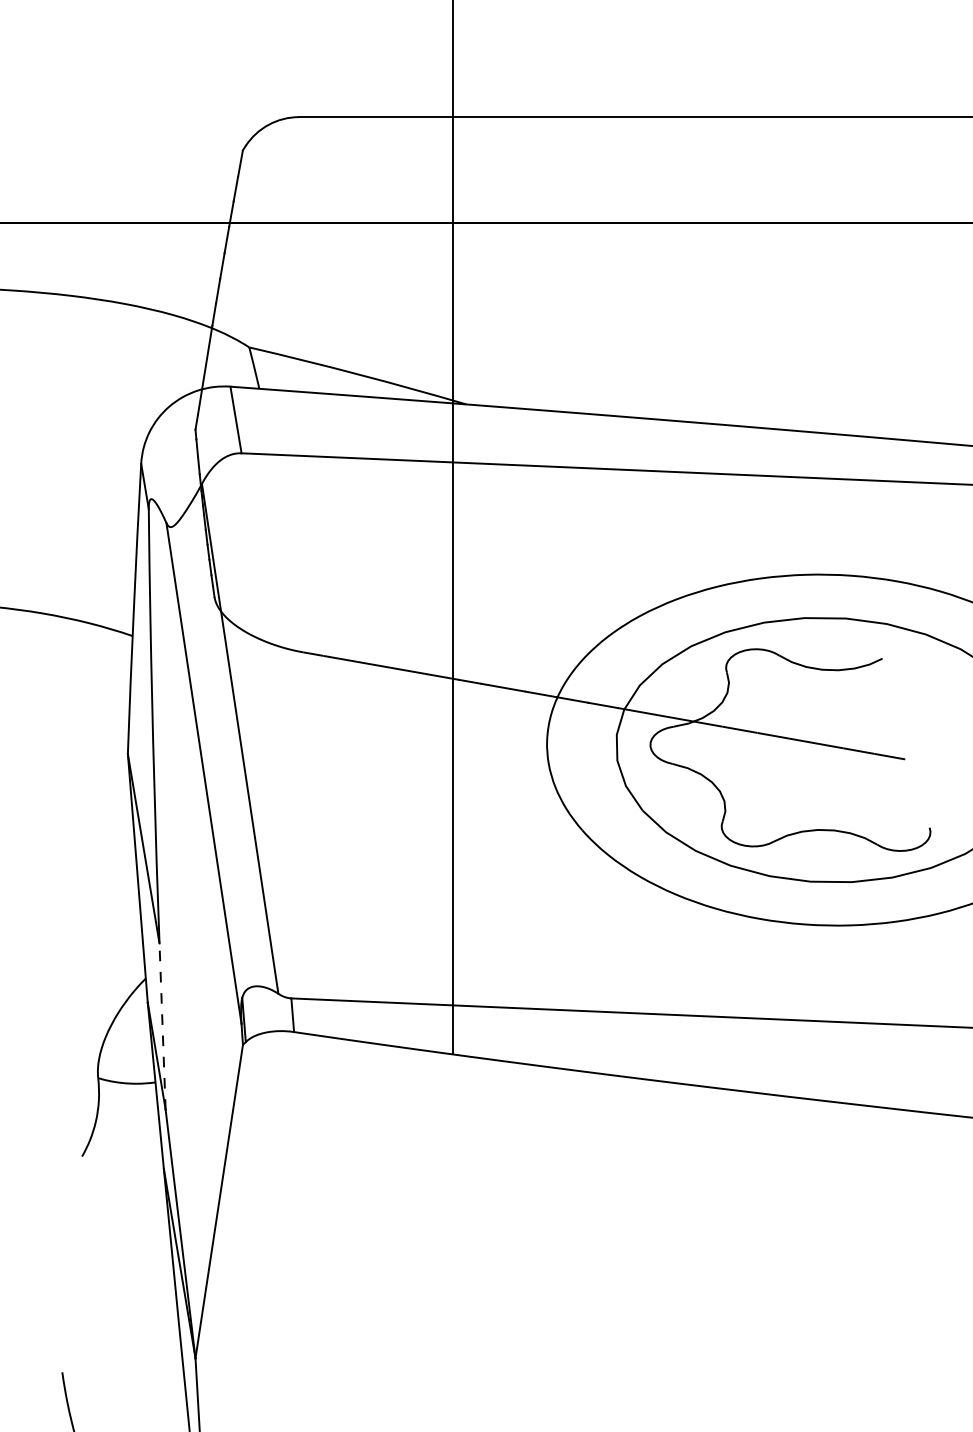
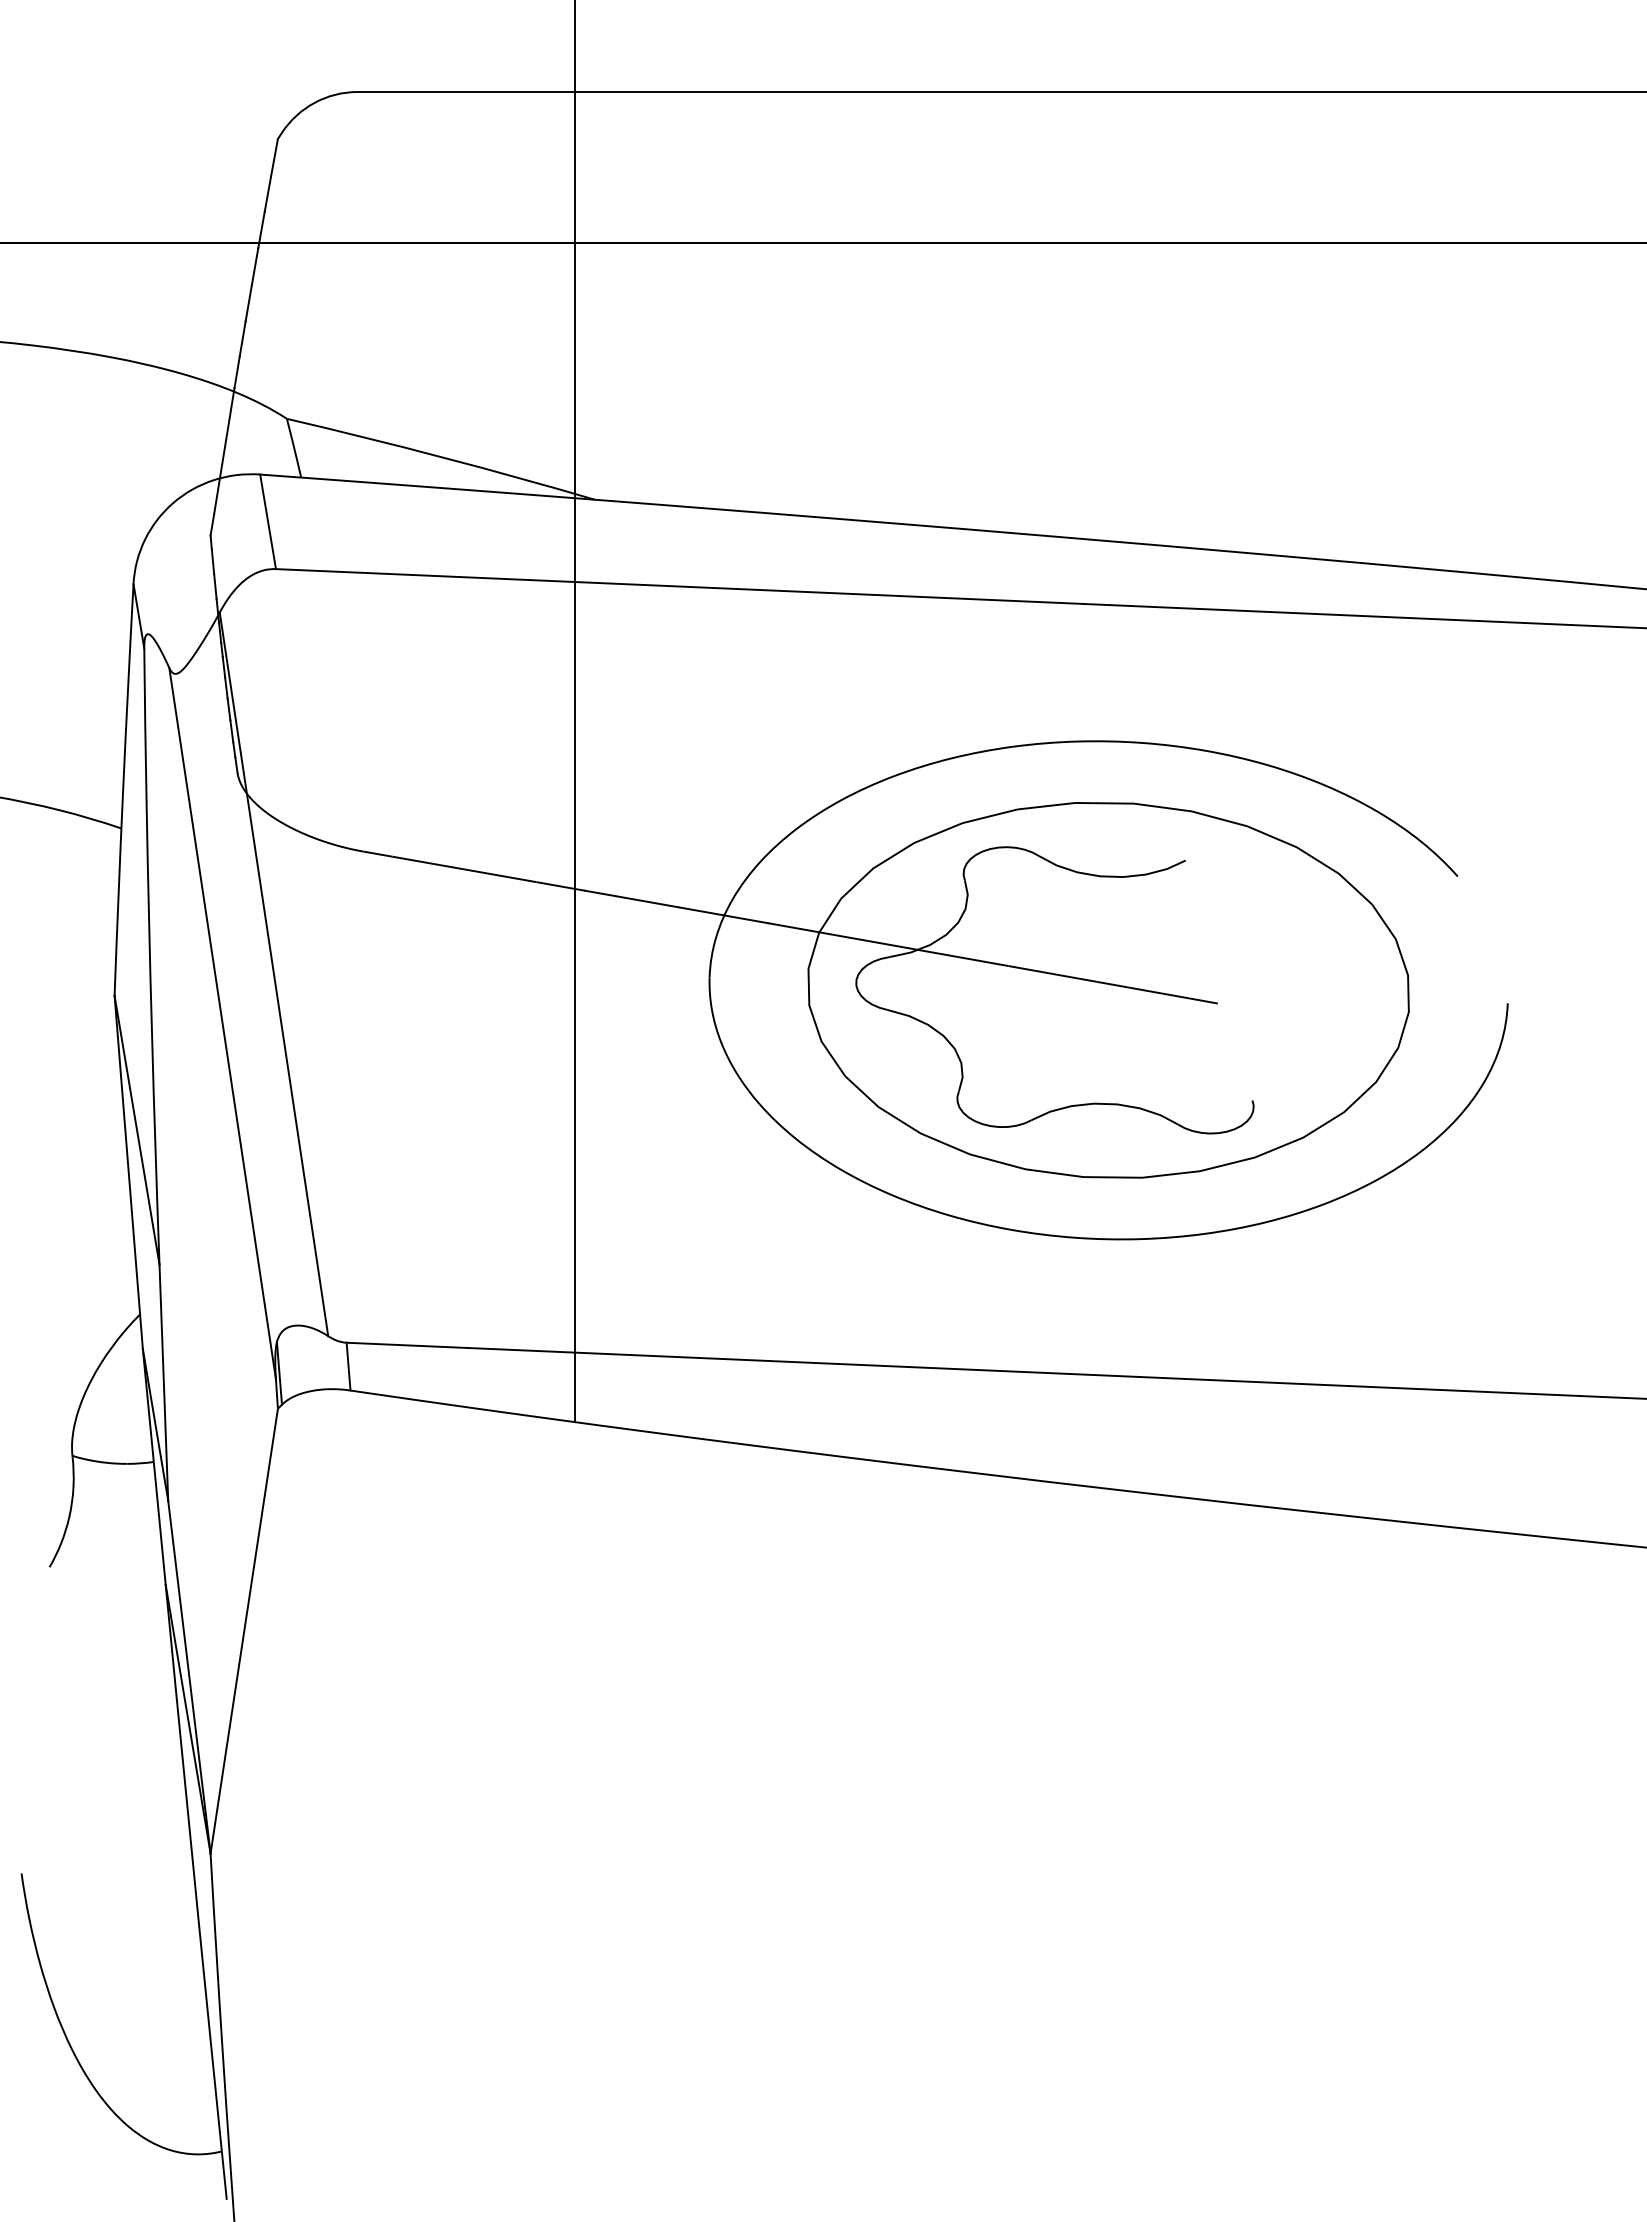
line: (162, 1026) -> (163, 1382), dashed -> solid

